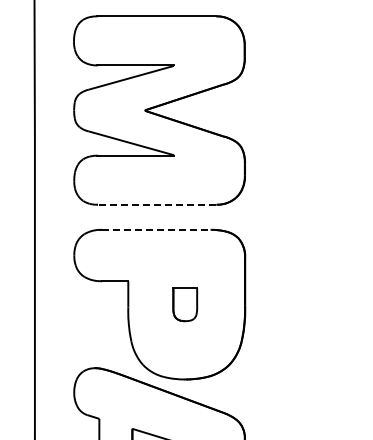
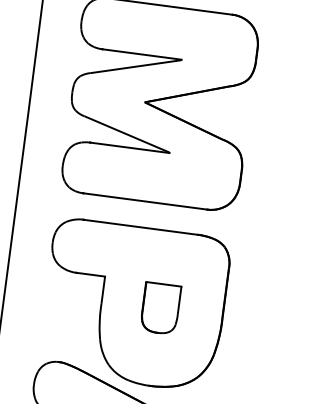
line: (156, 204) -> (144, 201), dashed -> solid
line: (156, 229) -> (141, 226), dashed -> solid
part: (185, 304) -> (161, 308), size x1.43

